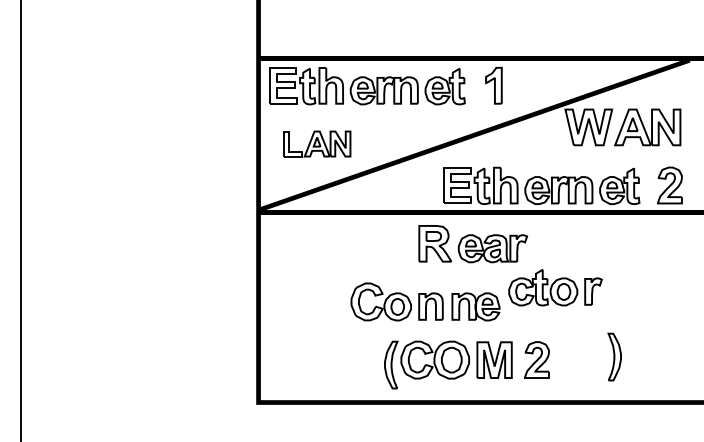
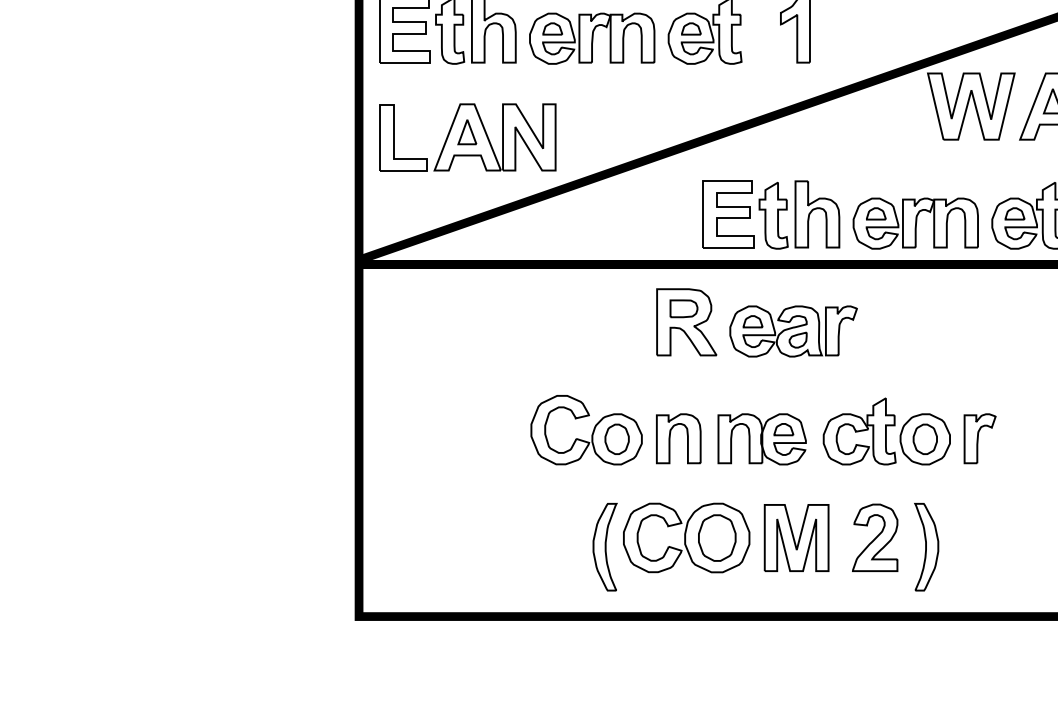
part: (317, 143) -> (468, 136), size x1.43
part: (555, 287) -> (909, 431), moved
part: (614, 356) -> (926, 546), moved

